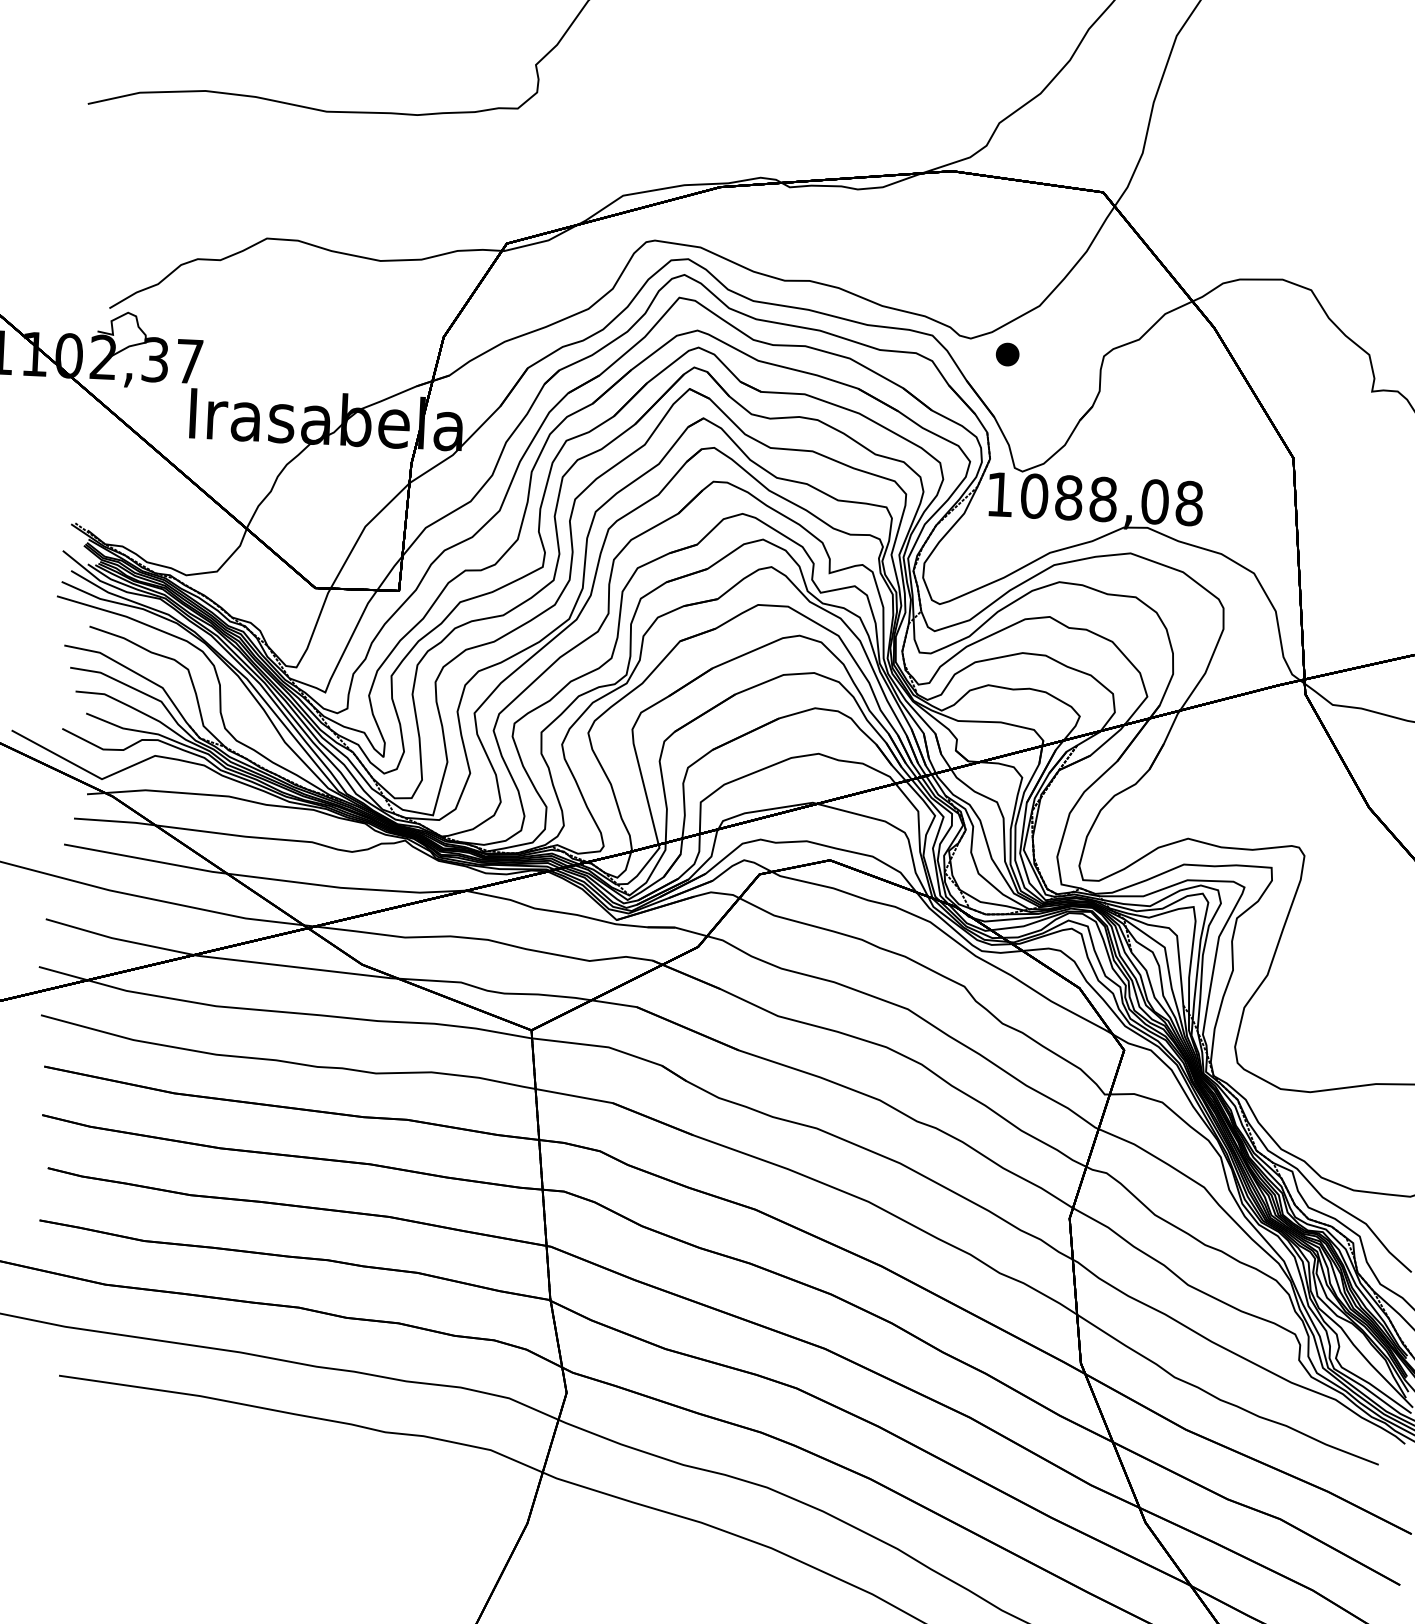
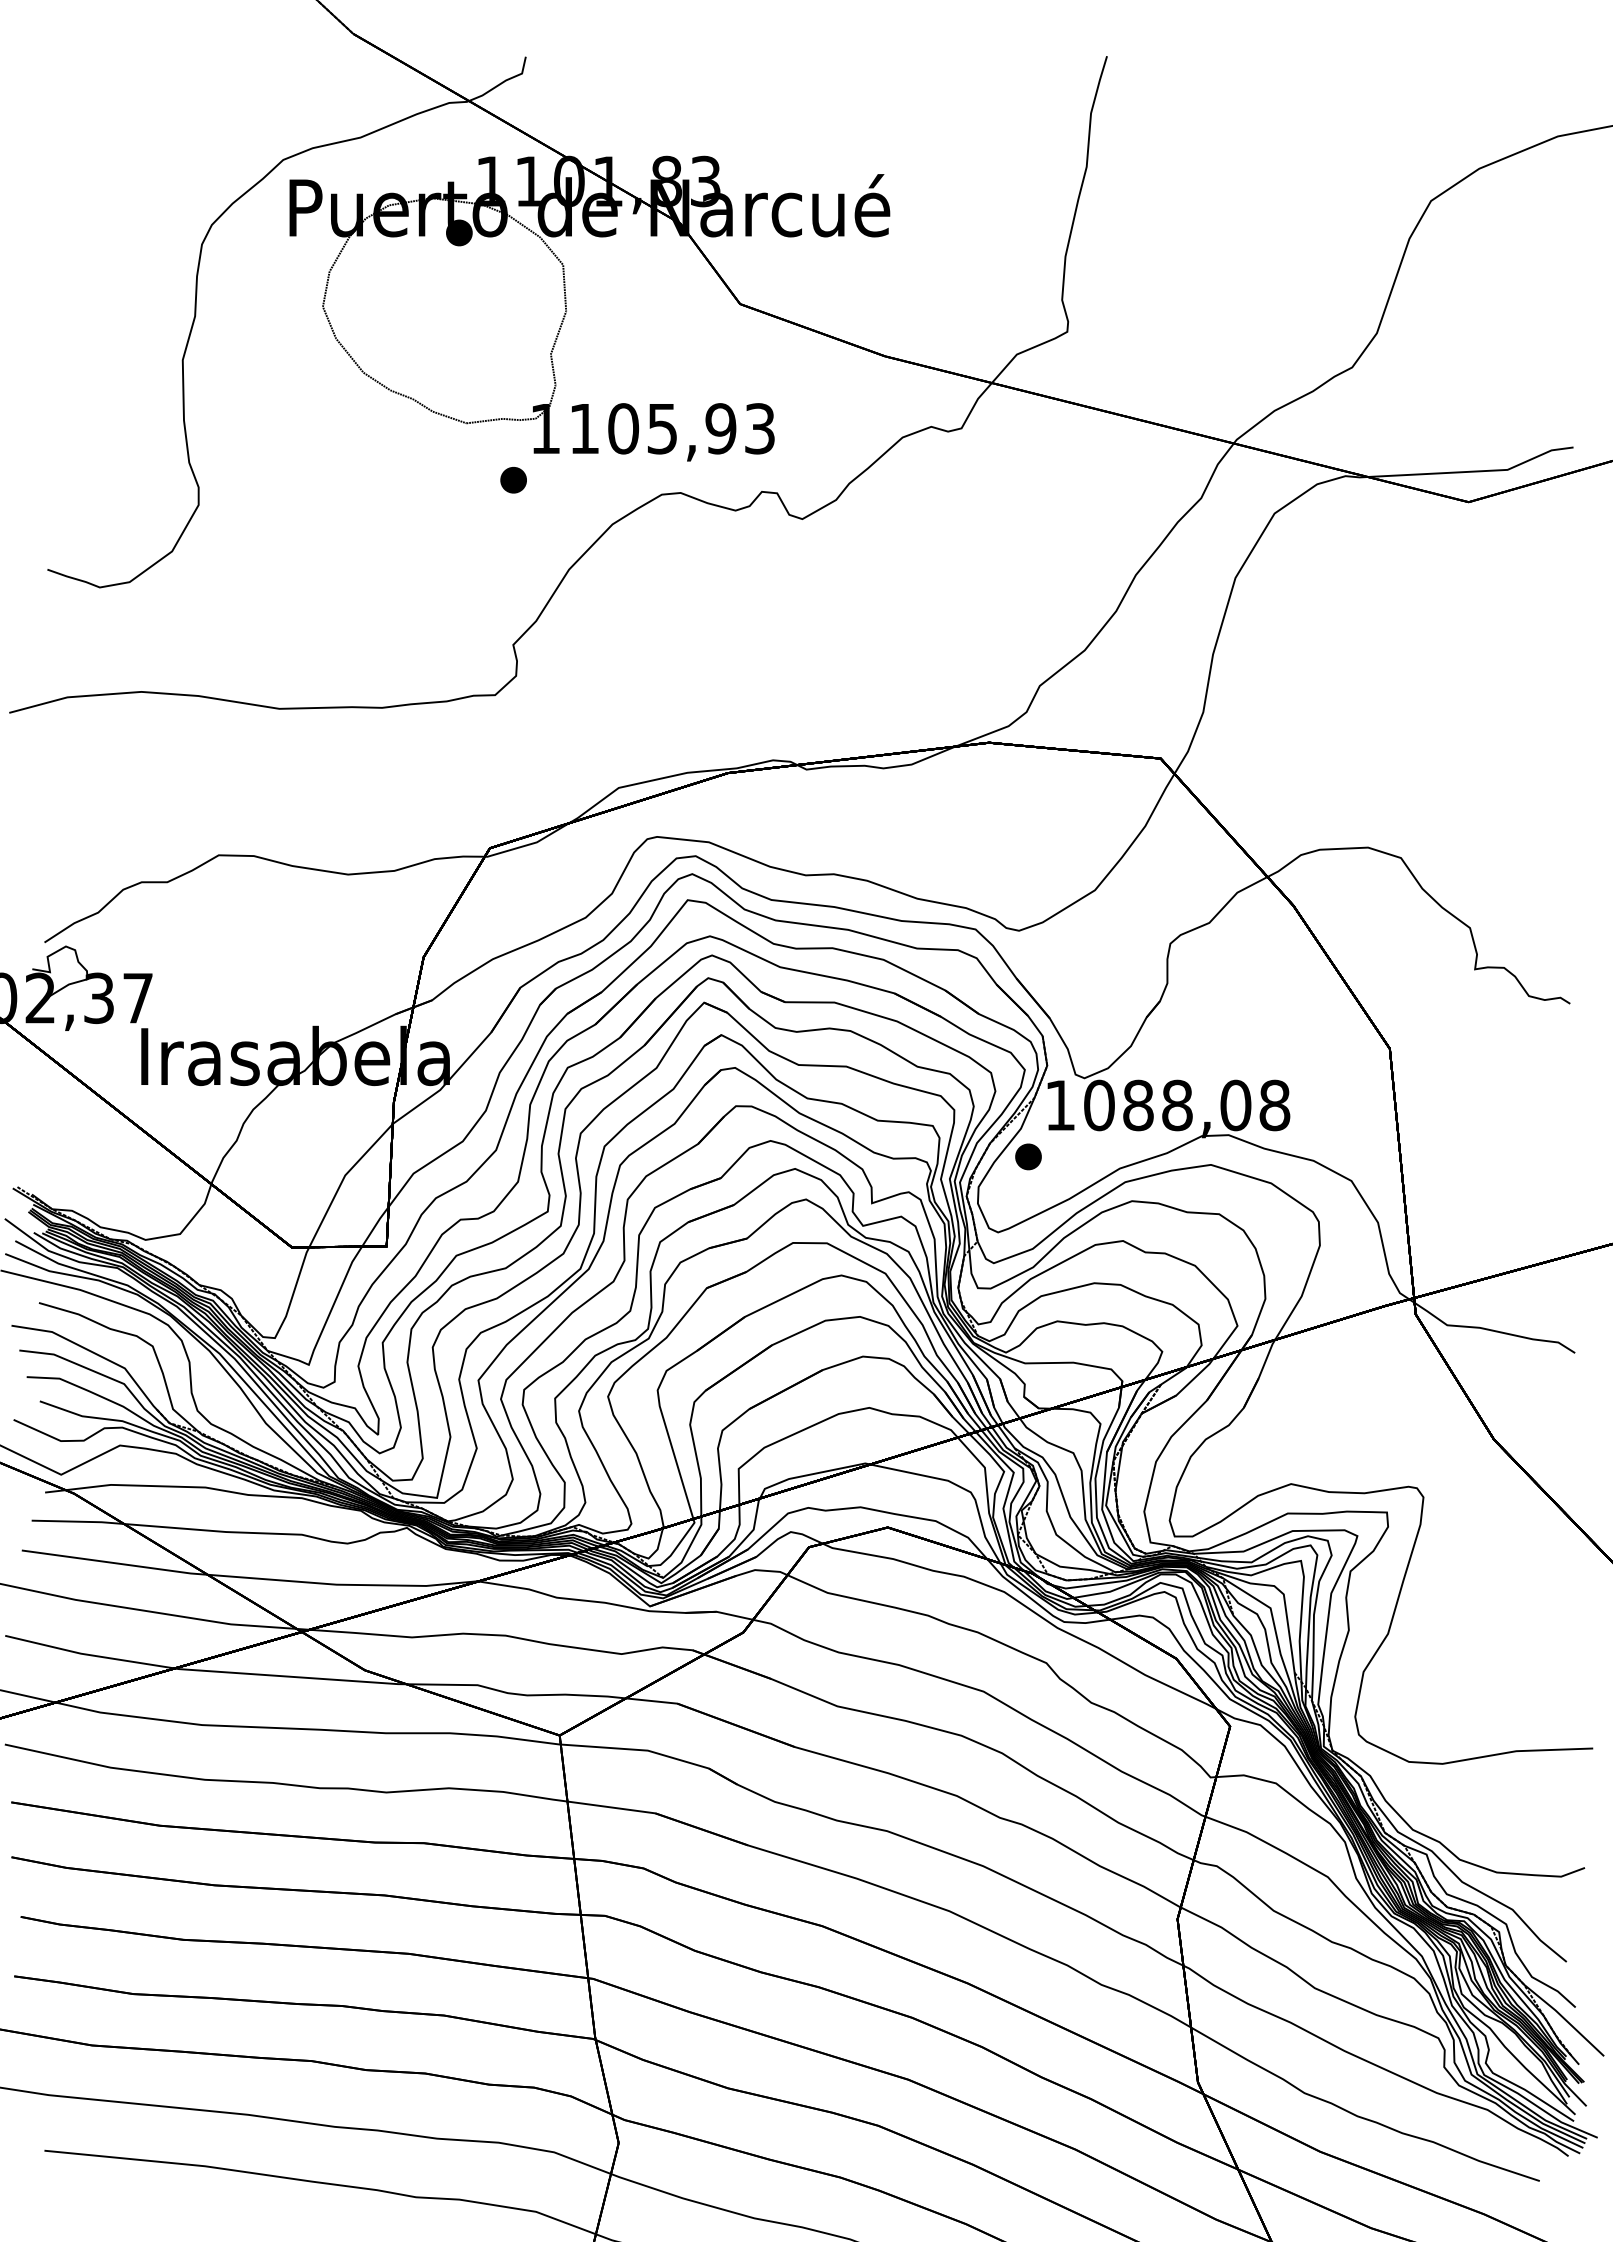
part: (1007, 354) -> (1028, 1156), moved

